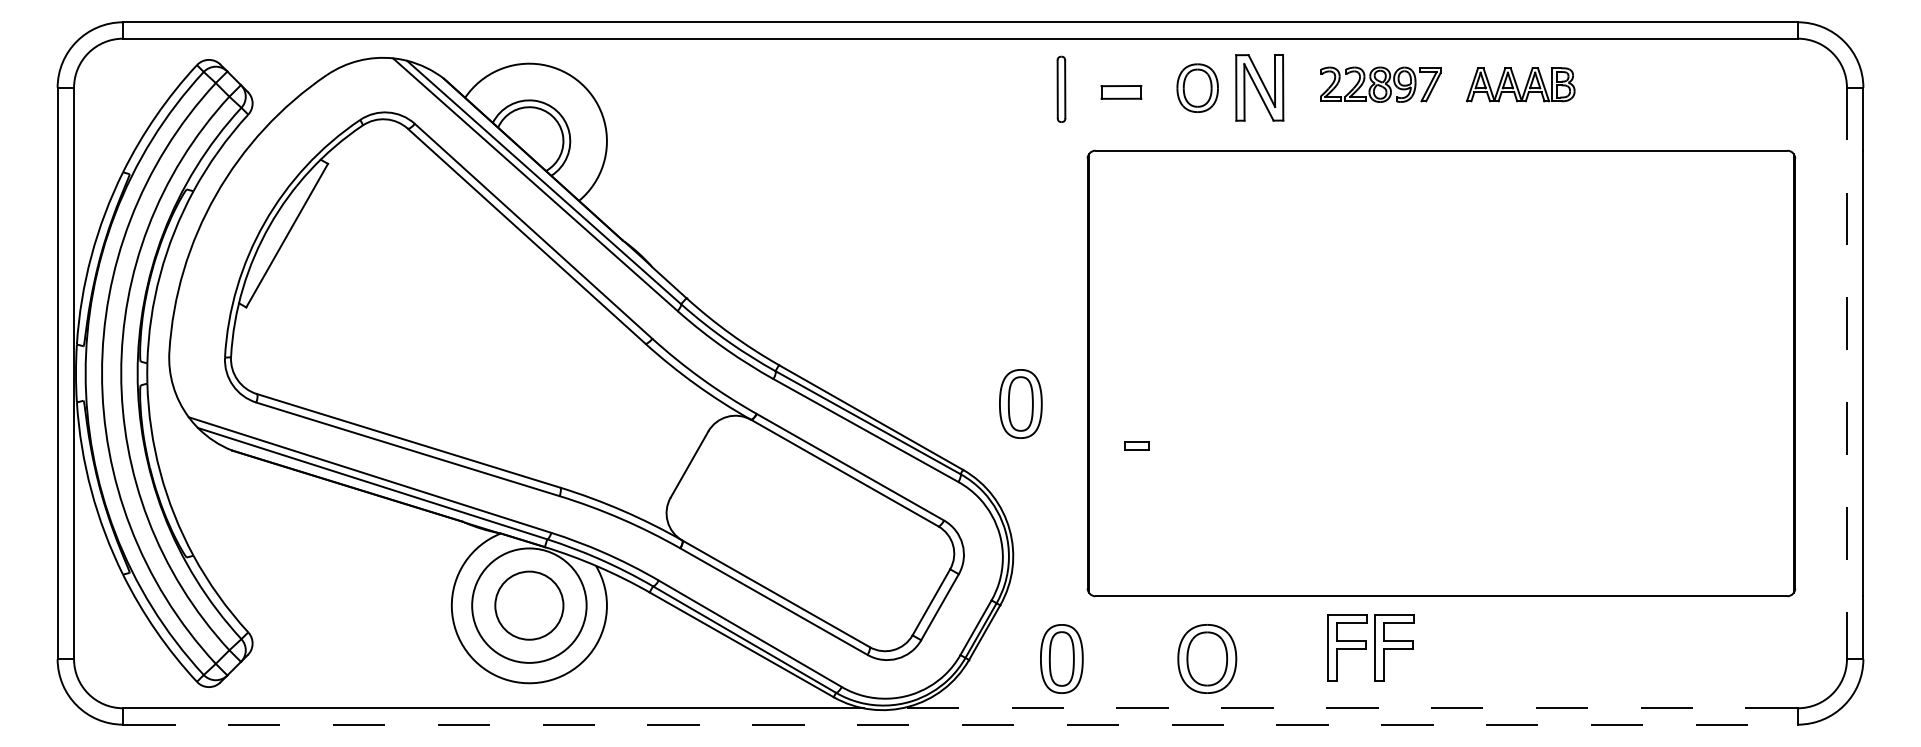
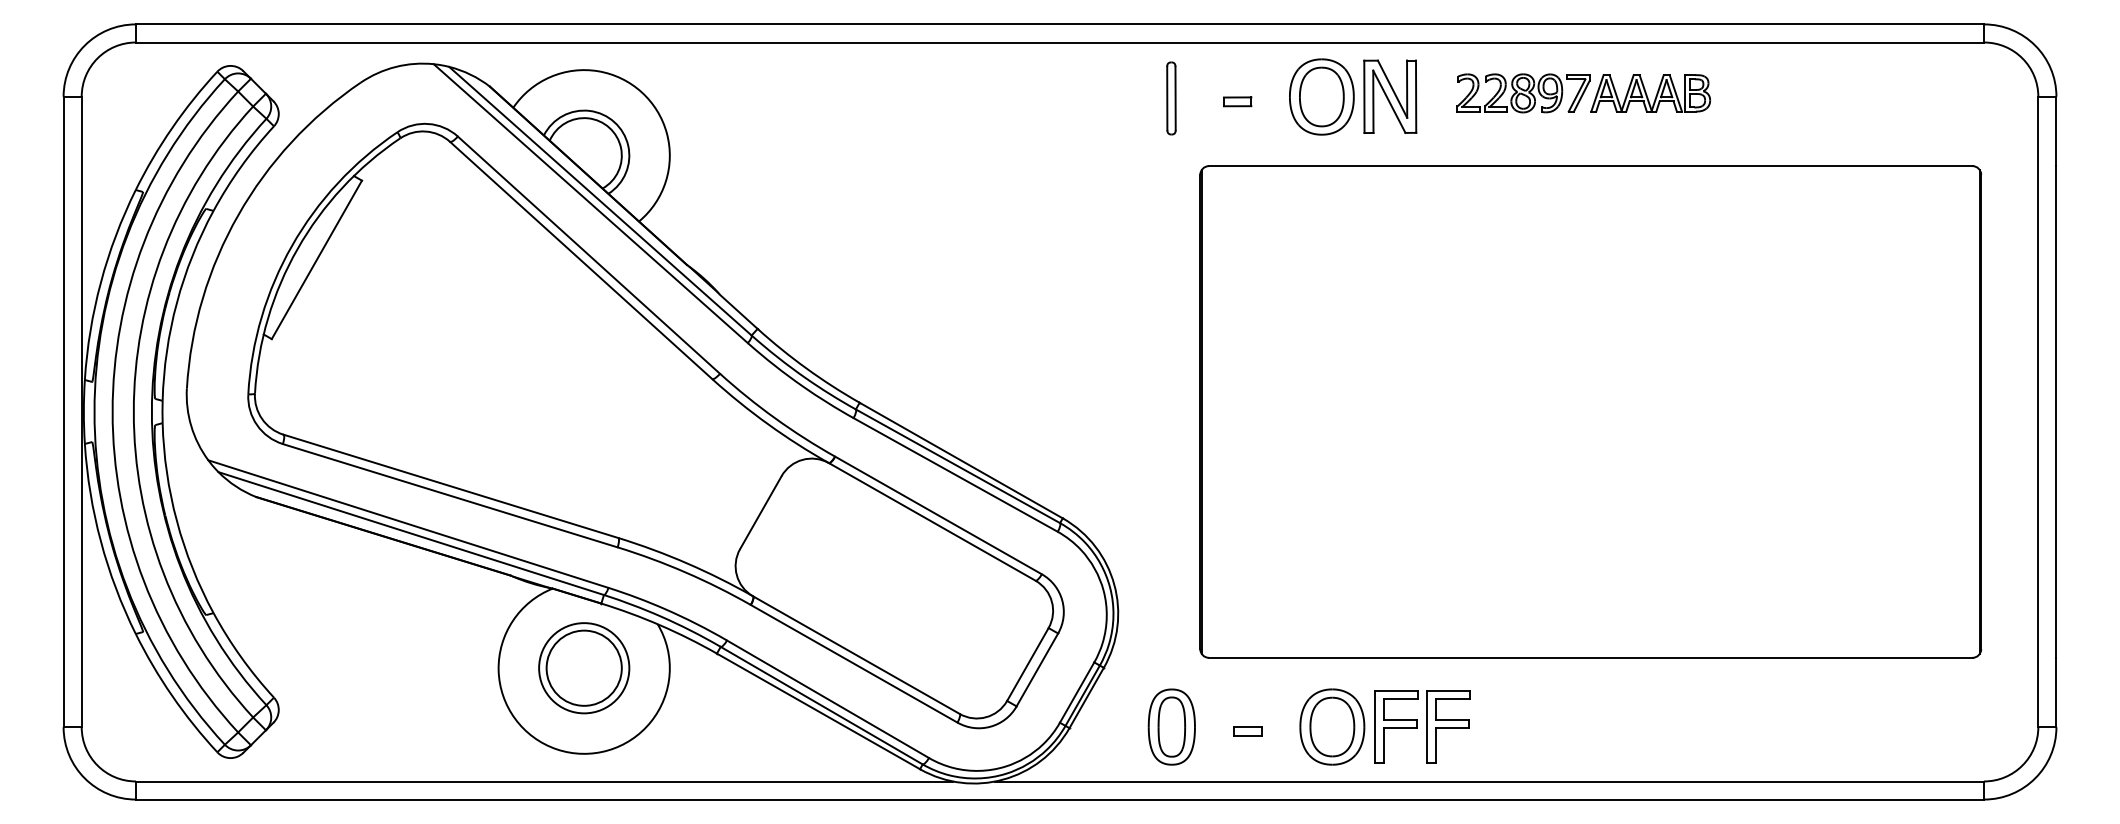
part: (1520, 84) -> (1650, 93), moved
part: (1197, 88) -> (1321, 97), size x1.43
part: (1121, 92) -> (1237, 101), size x0.62
line: (1846, 373) -> (2037, 412), dashed -> solid
part: (1020, 403) -> (1126, 445), removed
part: (1136, 445) -> (1247, 730), moved
circle: (529, 605) -> (584, 668), size x0.71
part: (1370, 647) -> (1421, 726), moved
line: (1349, 708) -> (1489, 781), dashed -> solid
line: (961, 724) -> (1061, 799), dashed -> solid

